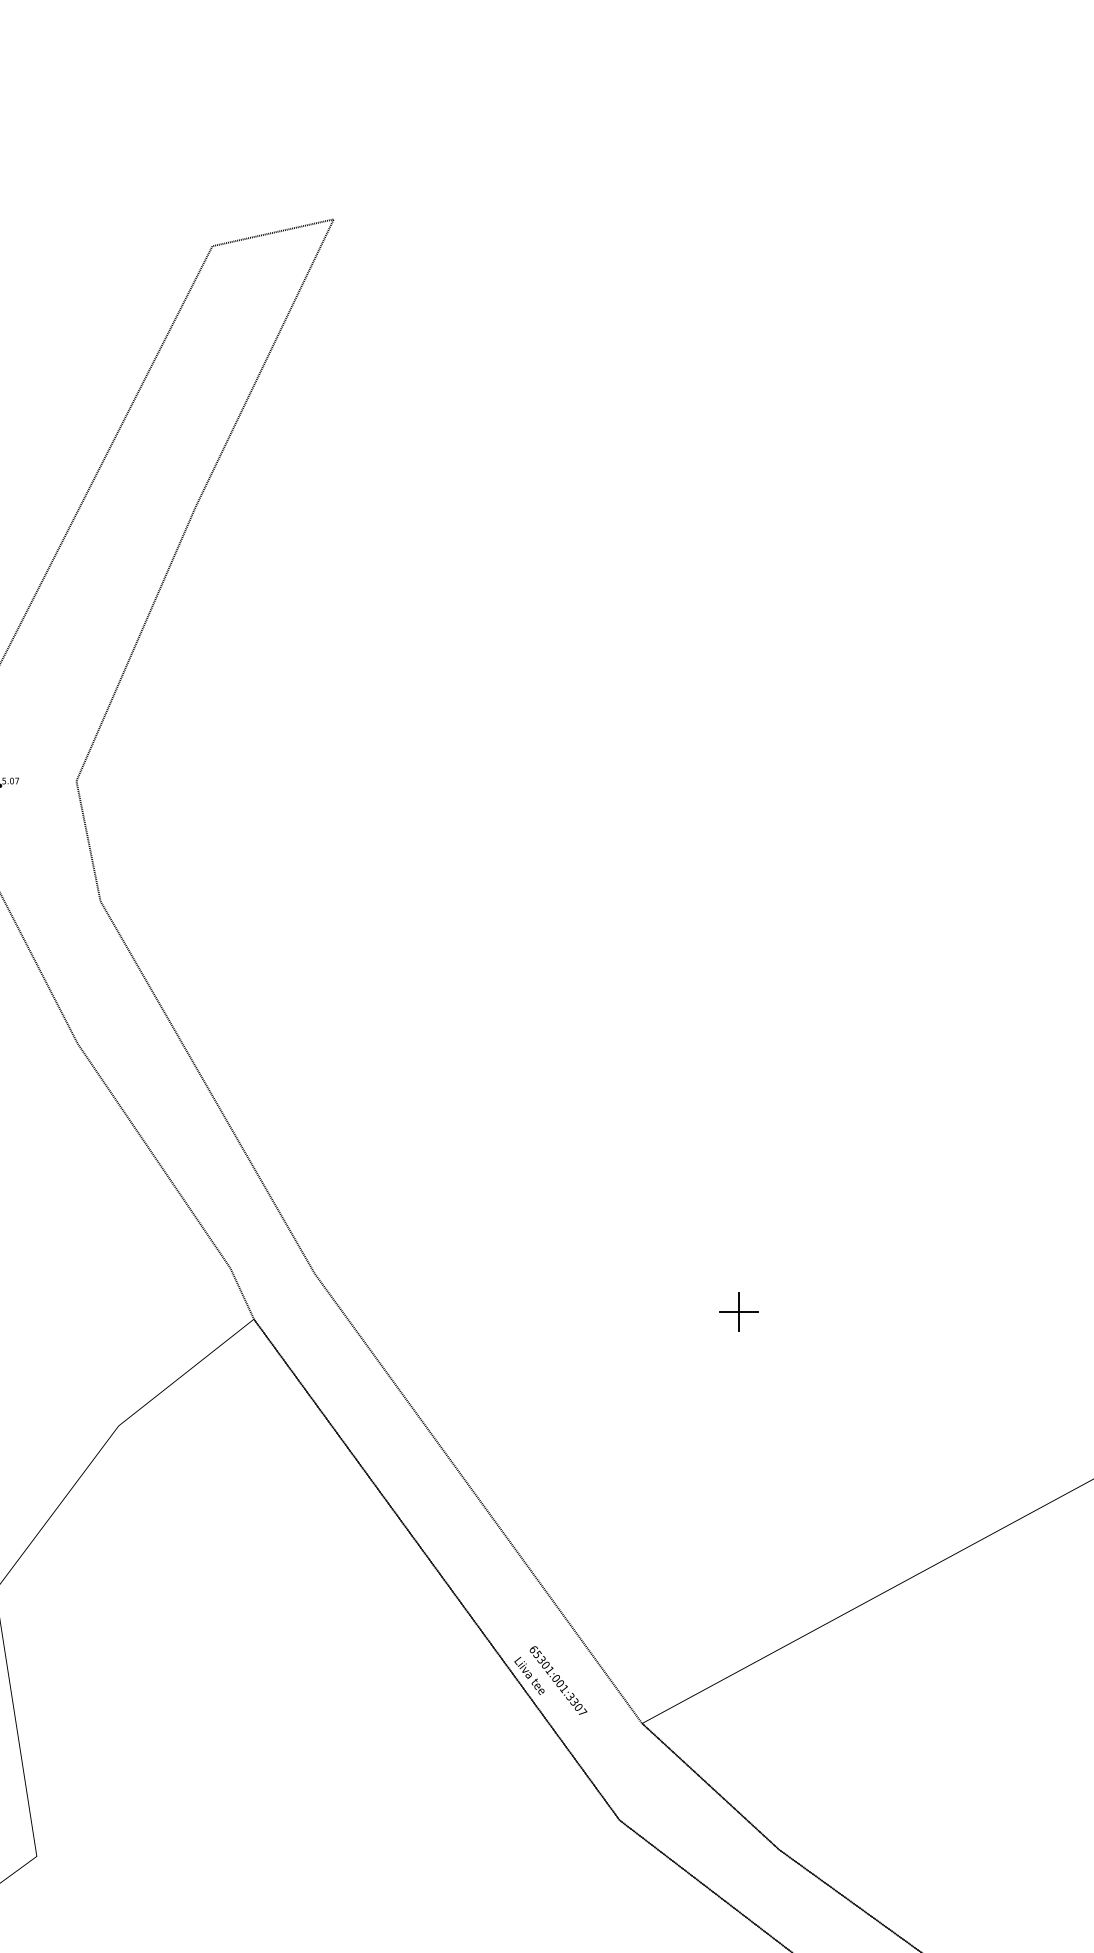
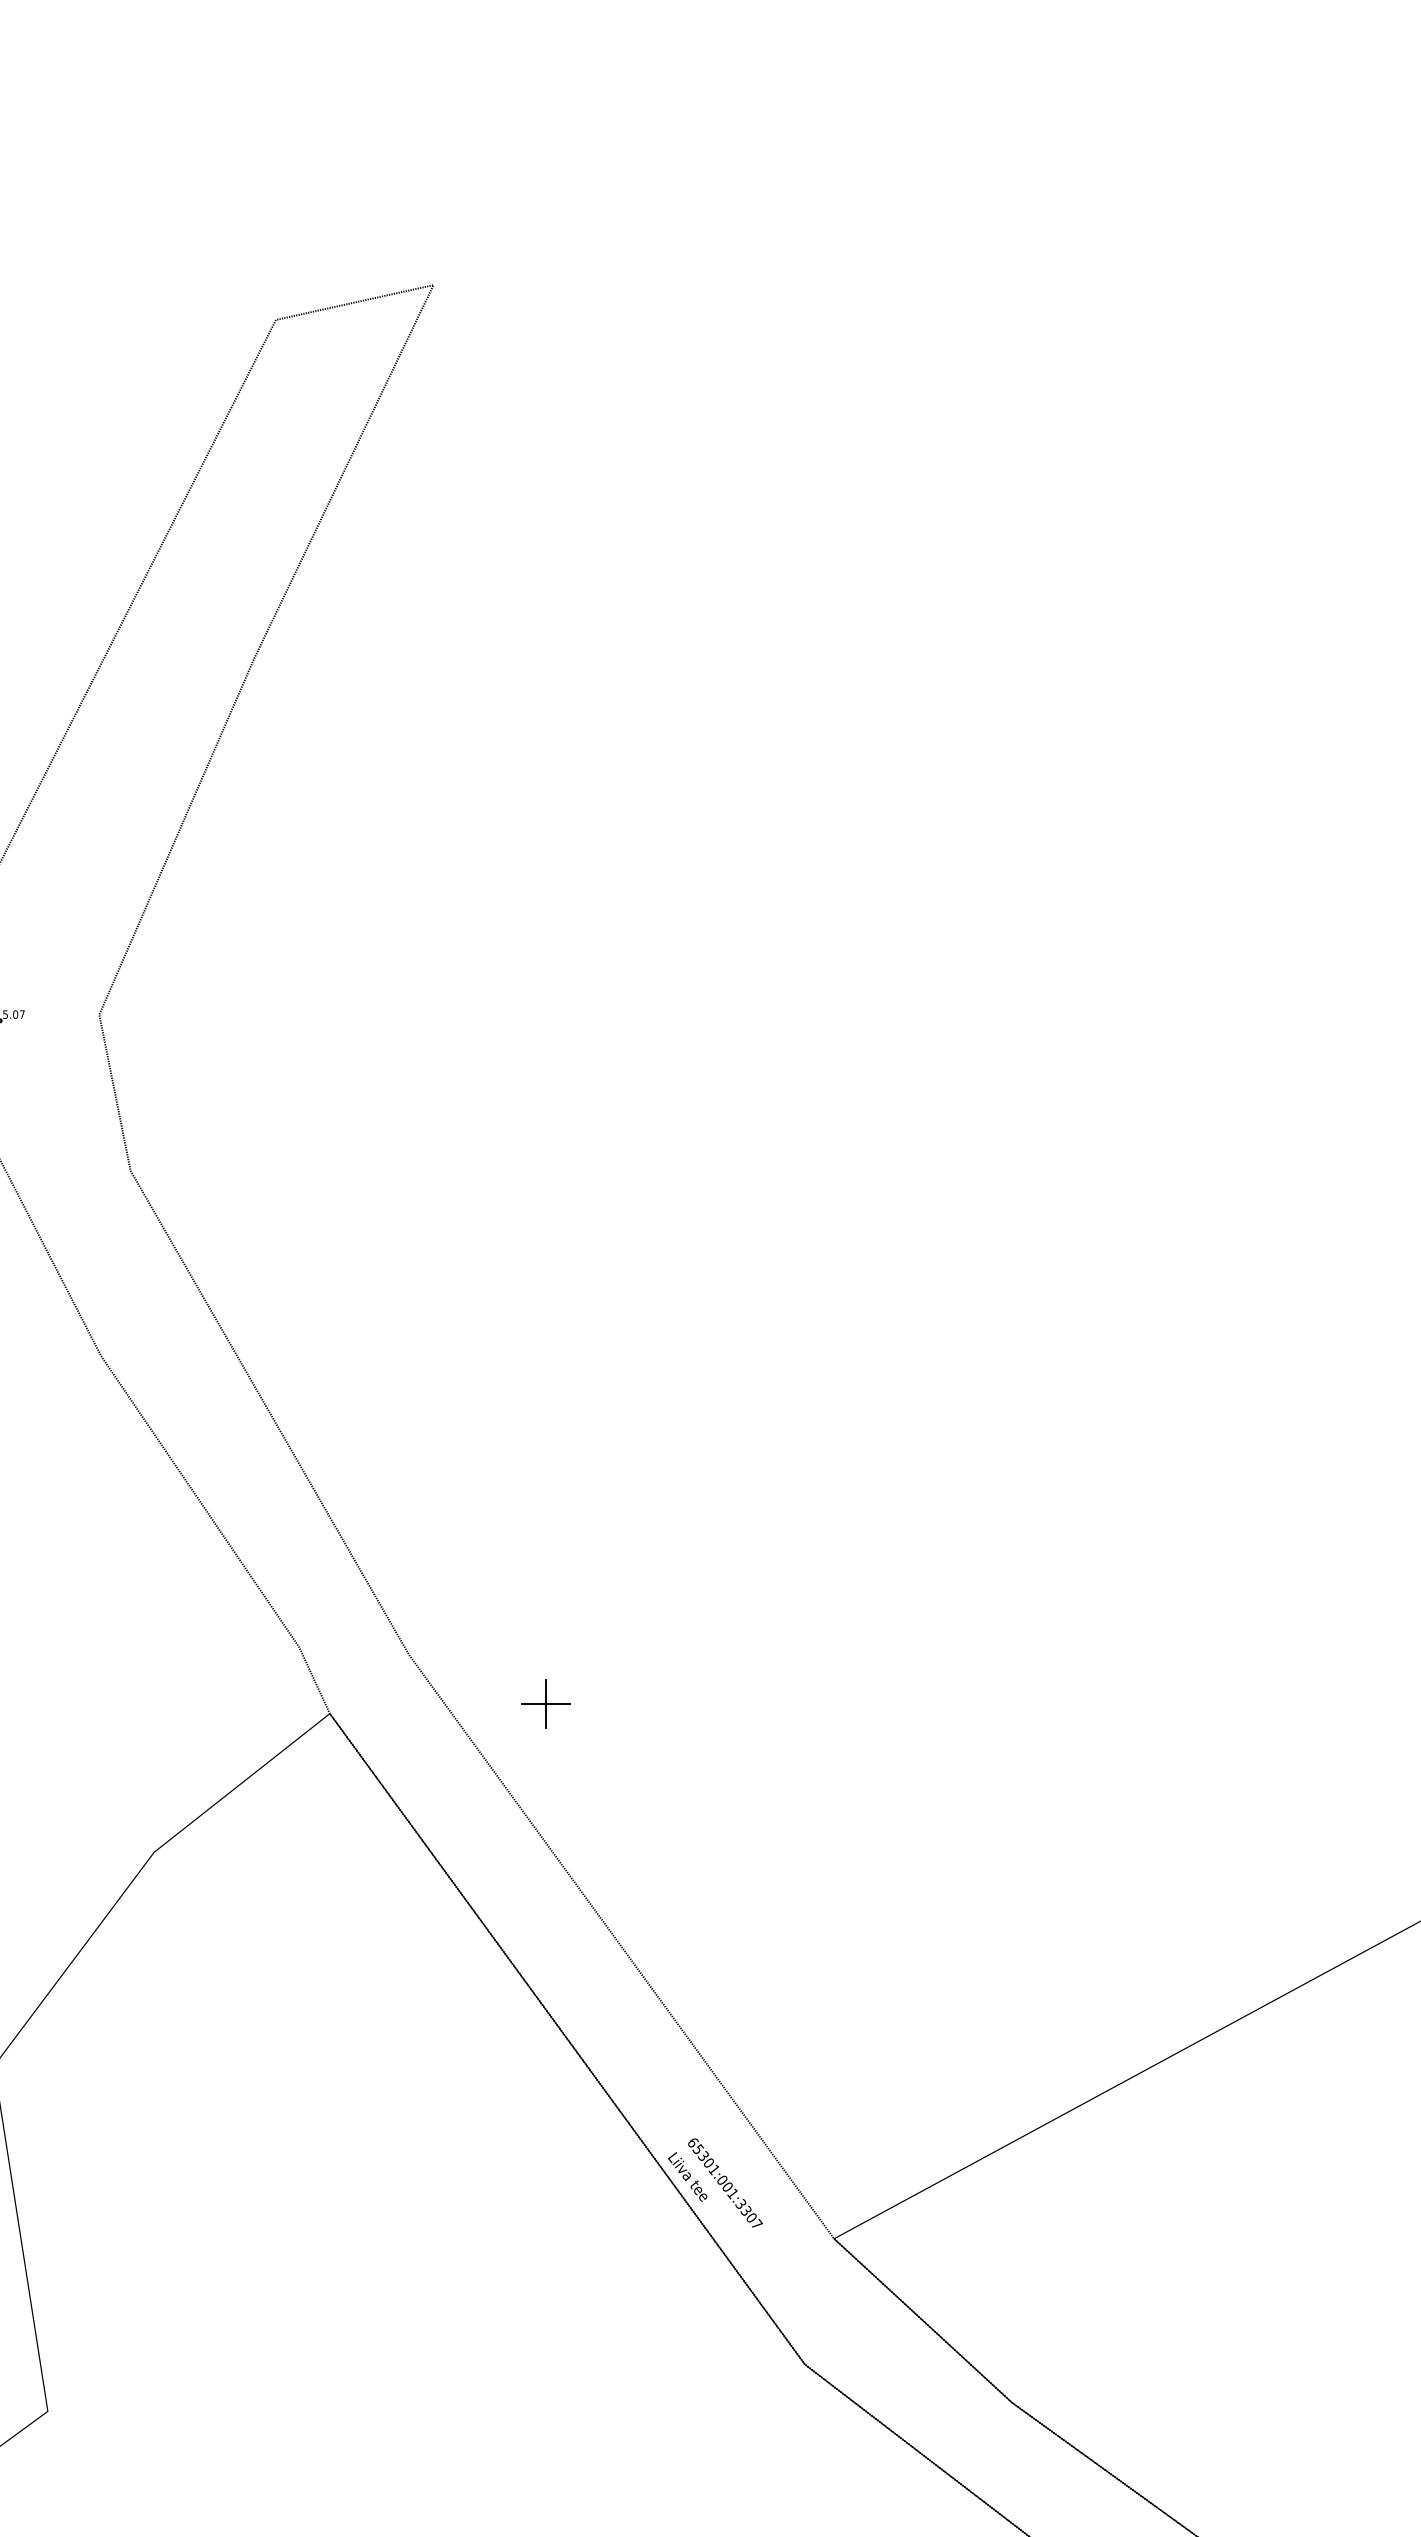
part: (738, 1311) -> (545, 1703), moved

